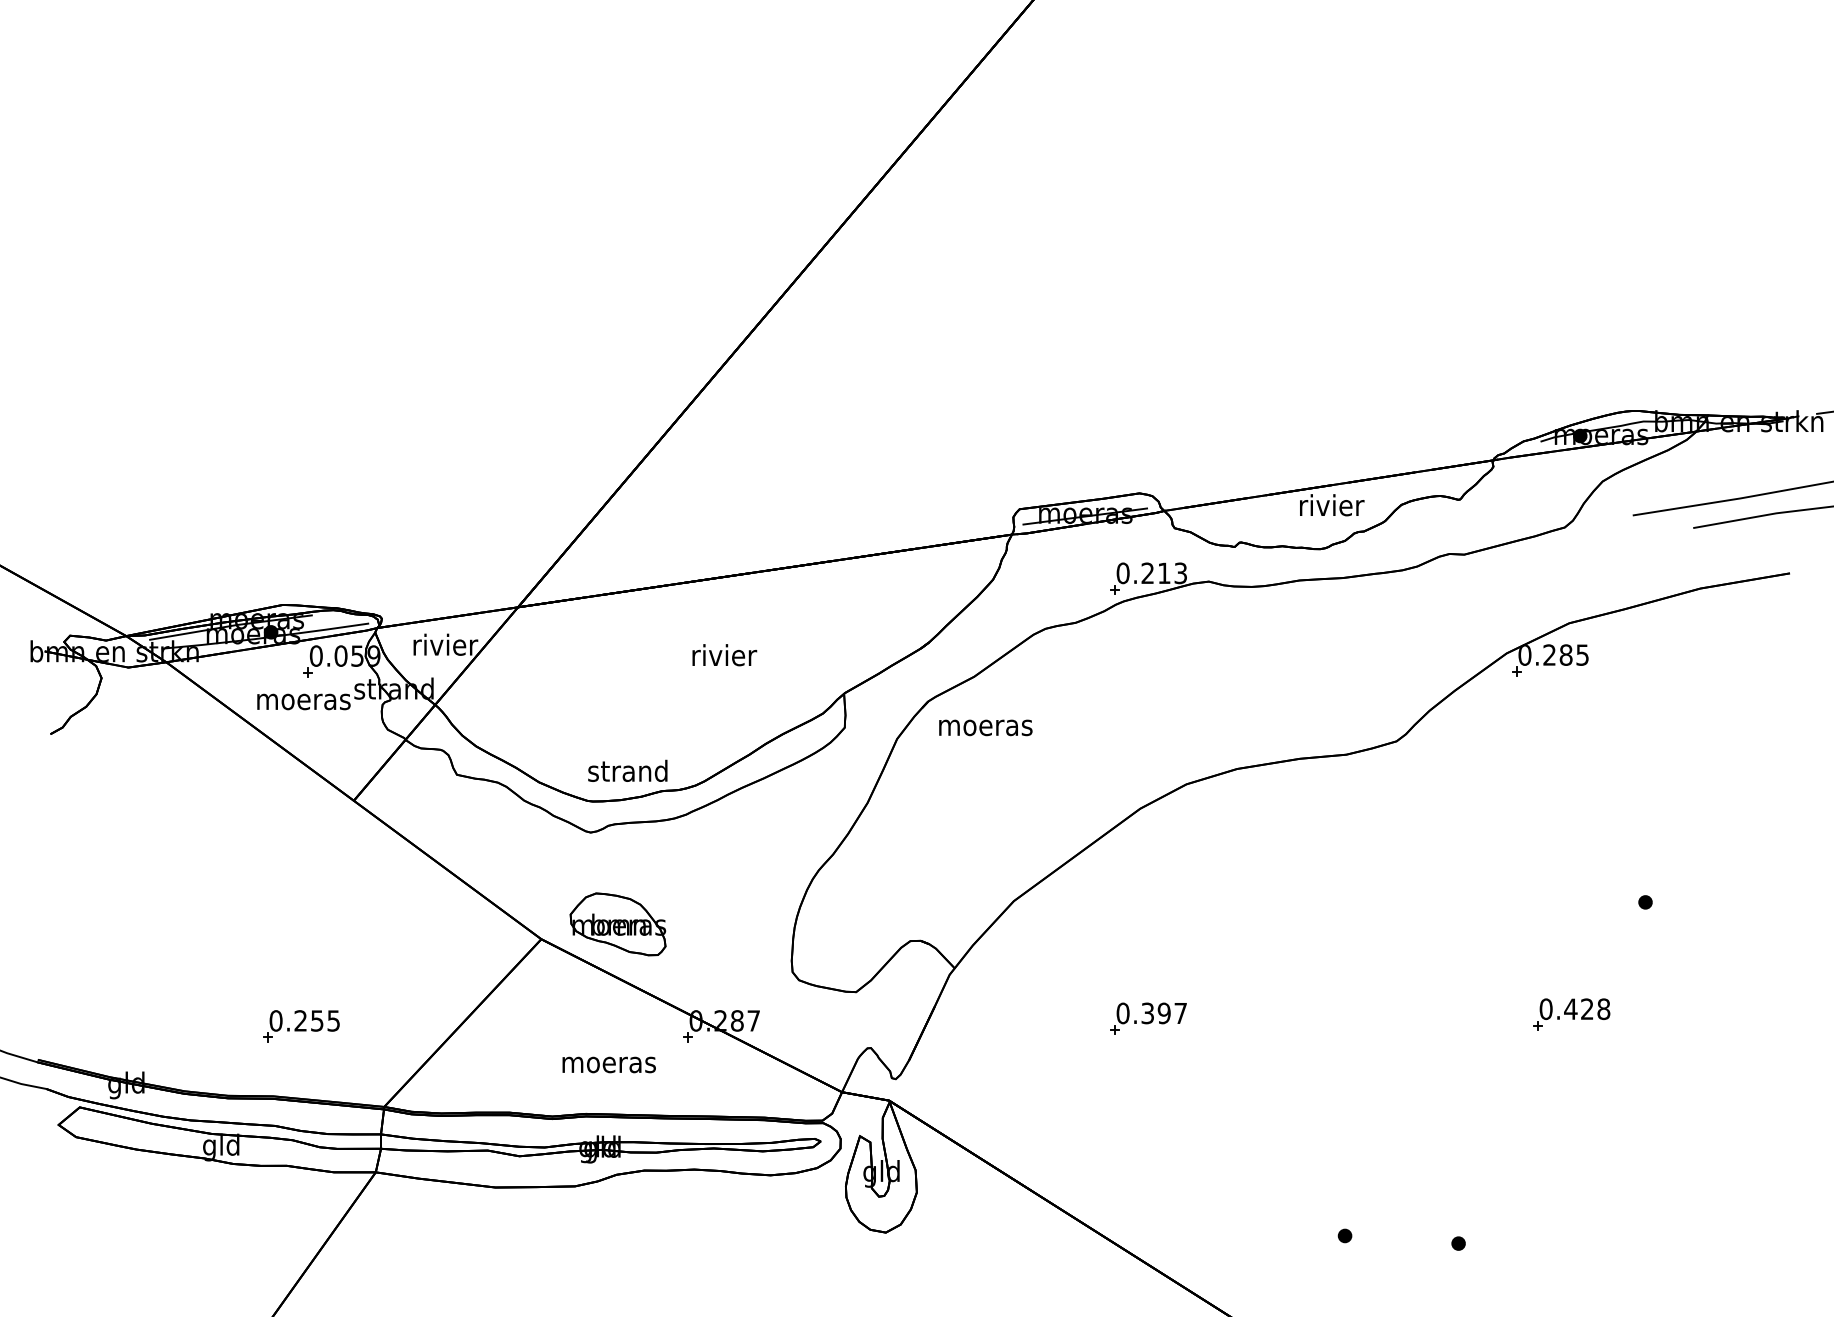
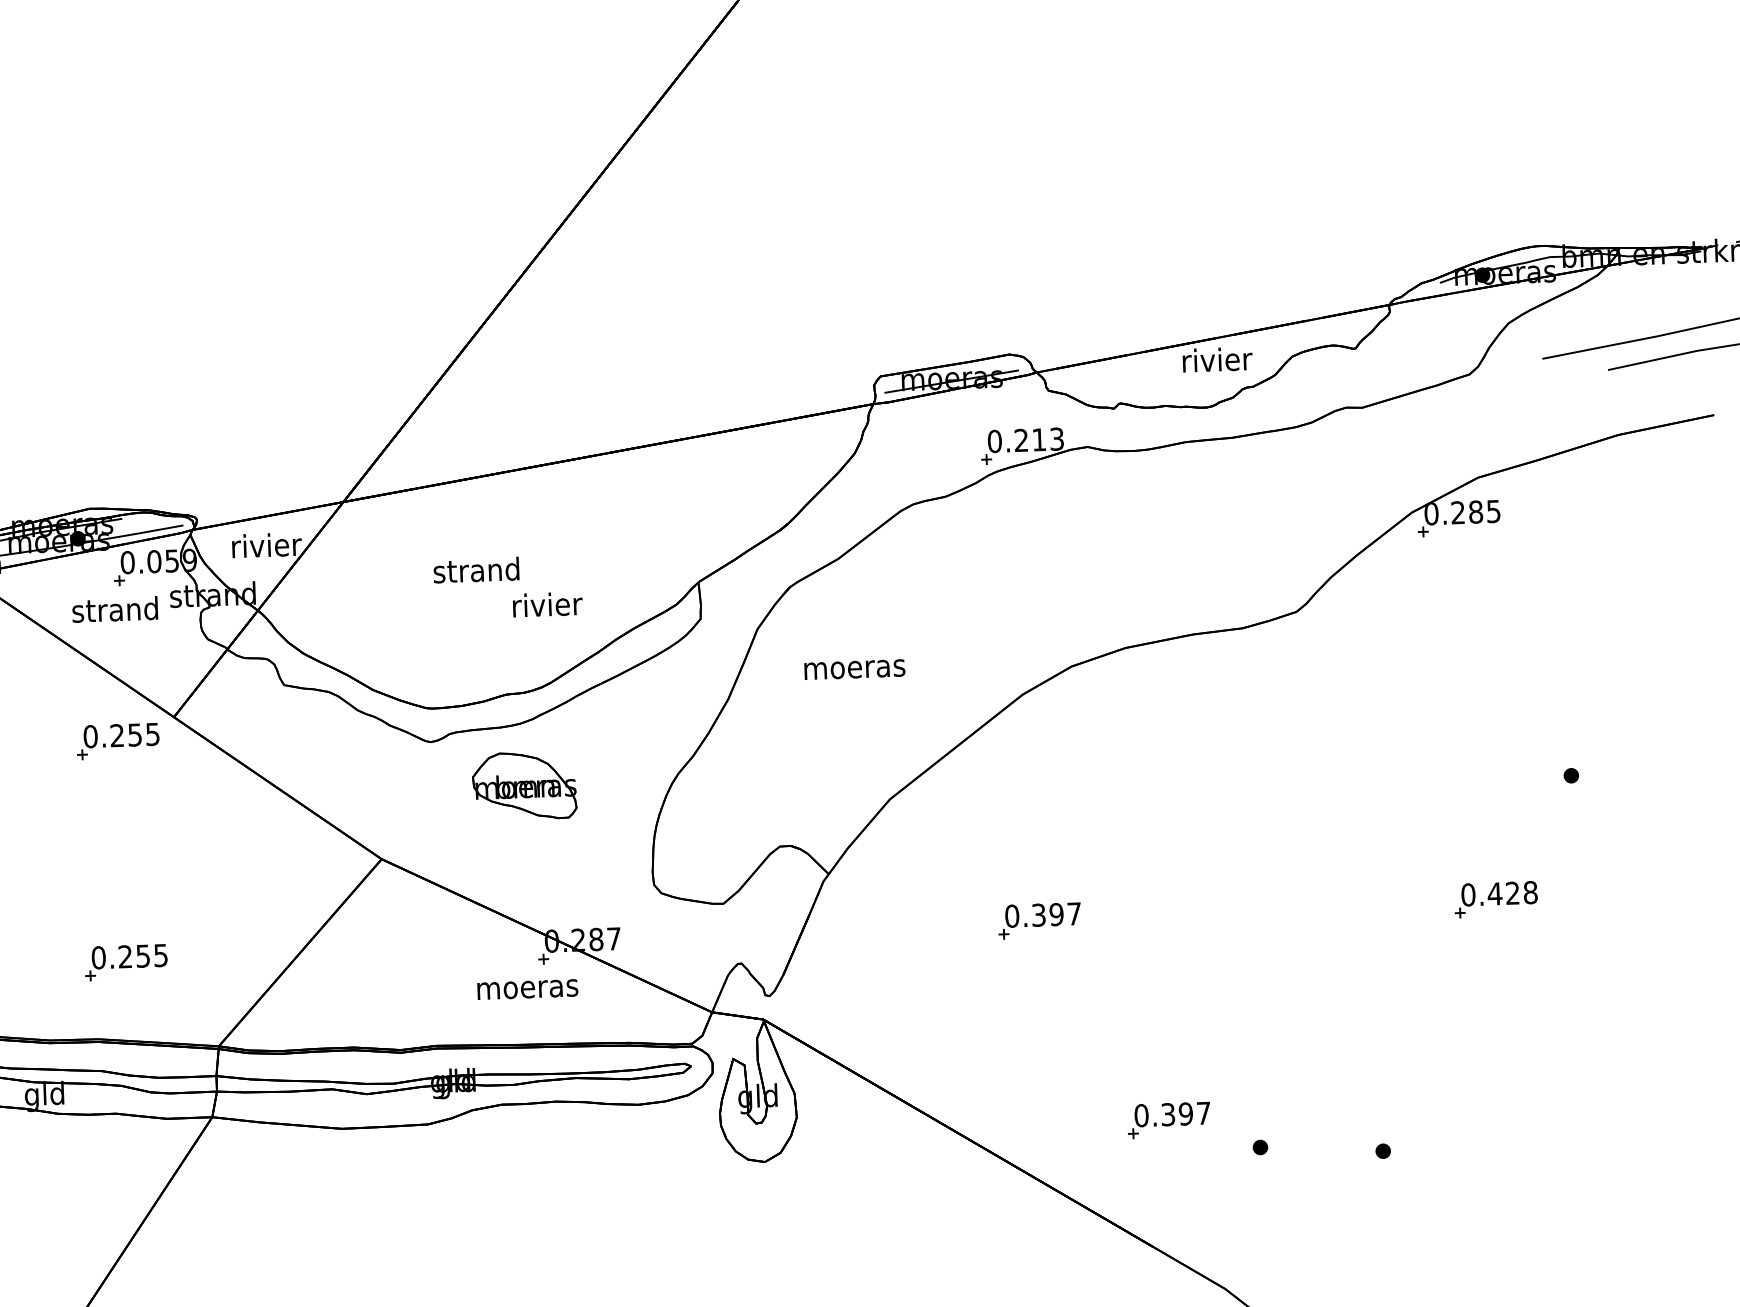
text: (724, 655) -> (547, 604), moved
text: (303, 699) -> (115, 609), moeras -> strand
text: (985, 727) -> (854, 669), moved
text: (627, 770) -> (476, 569), moved
part: (301, 821) -> (118, 741), added
part: (617, 924) -> (523, 786), moved
text: (608, 1064) -> (527, 989), moved
part: (1261, 1207) -> (1169, 1120), added

